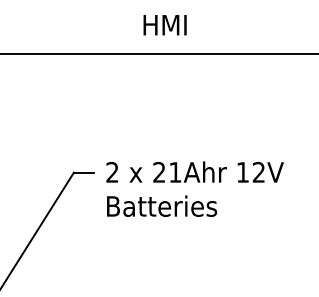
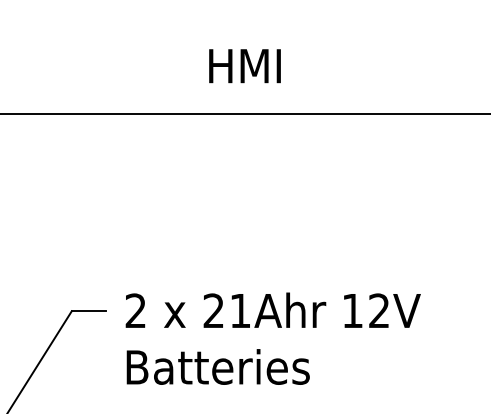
text: (164, 25) -> (243, 66), moved

